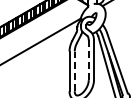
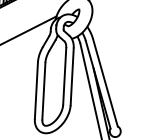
line: (88, 60) -> (64, 76), dashed -> solid
line: (74, 71) -> (43, 91), dashed -> solid

